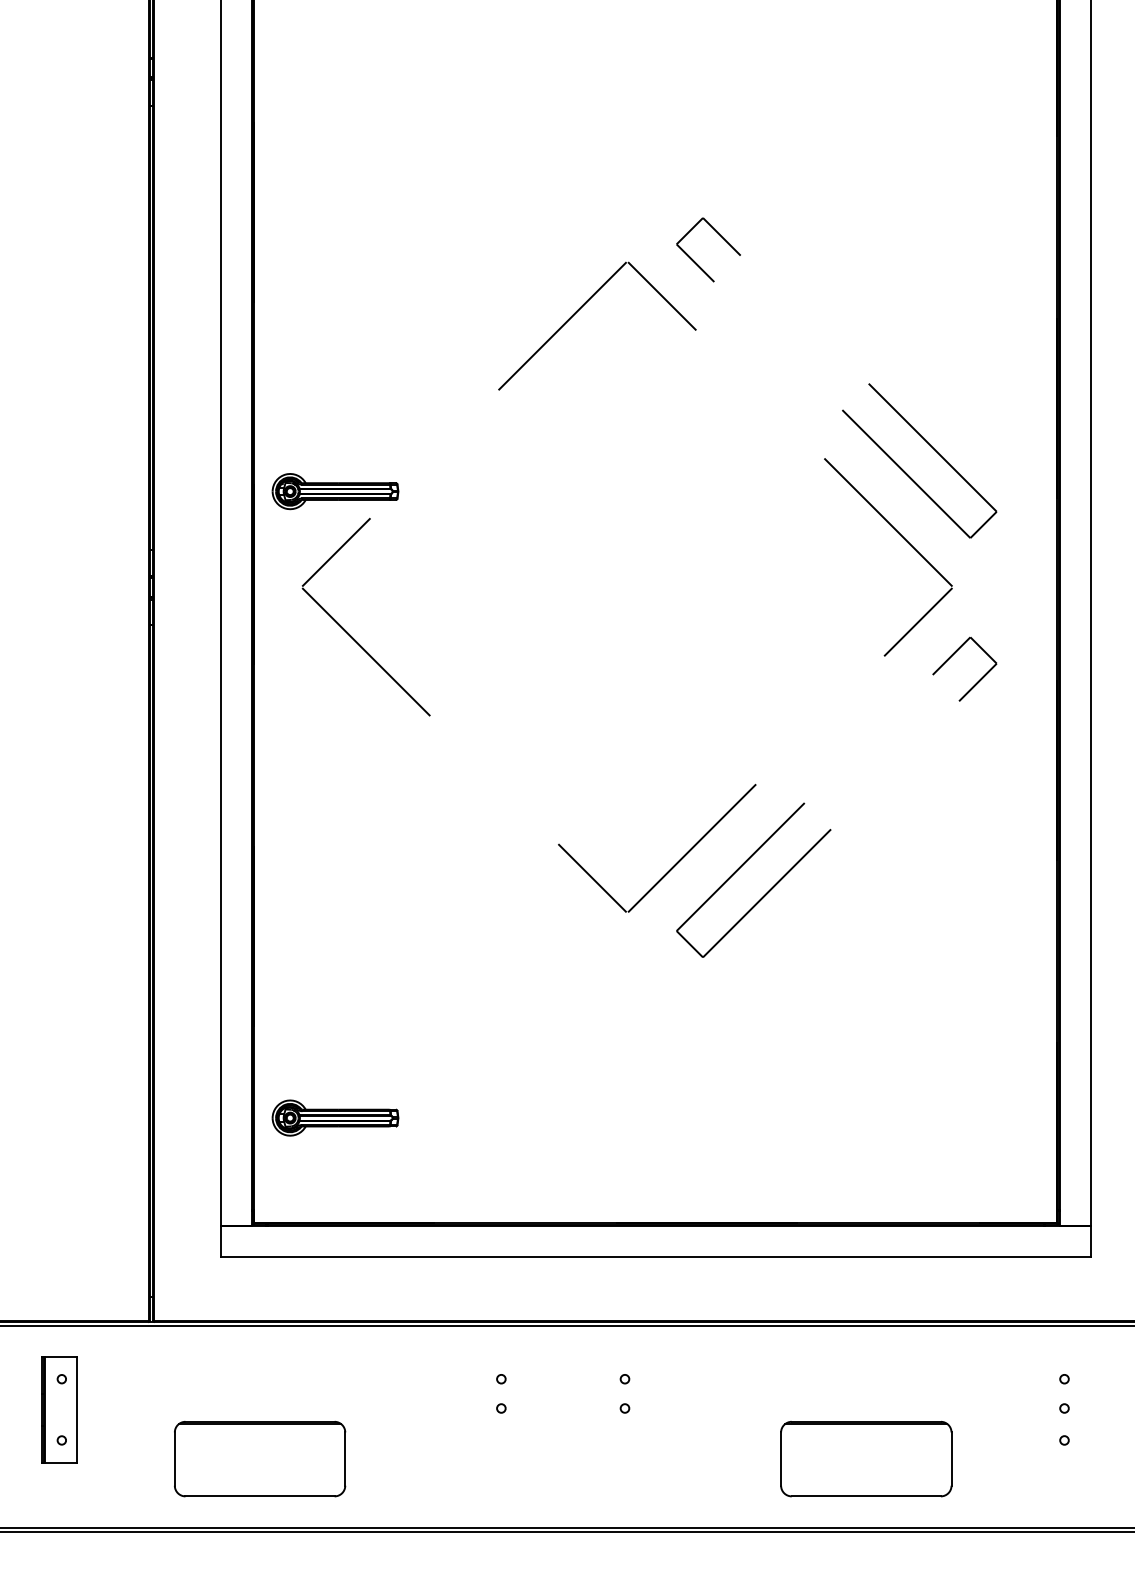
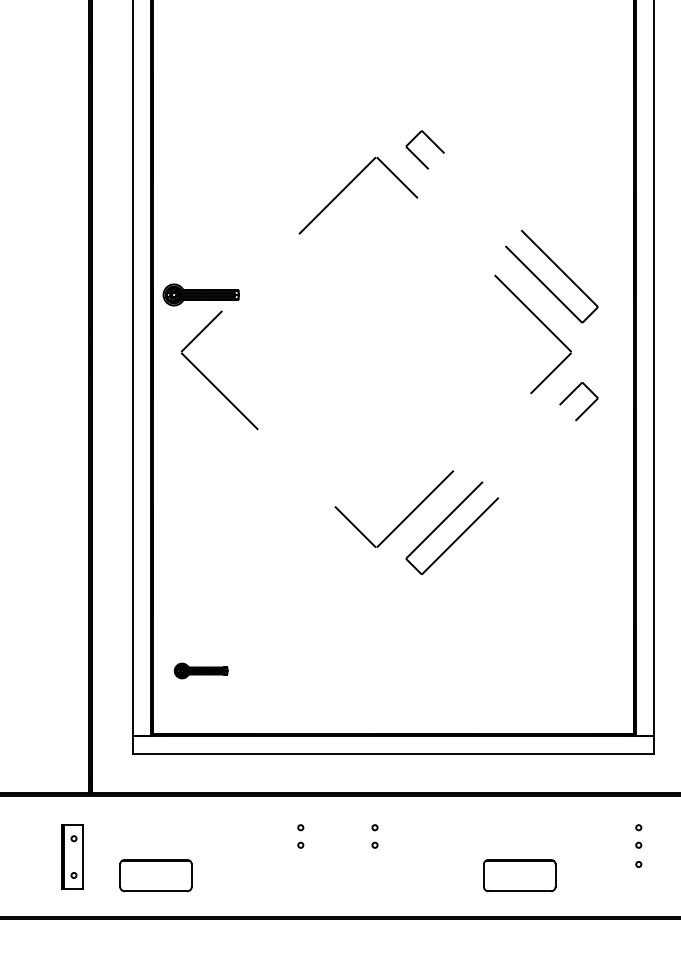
part: (334, 1117) -> (200, 670), size x0.7
part: (59, 1408) -> (72, 856), moved
part: (259, 1458) -> (155, 875), size x0.7
part: (865, 1458) -> (519, 875), size x0.7

